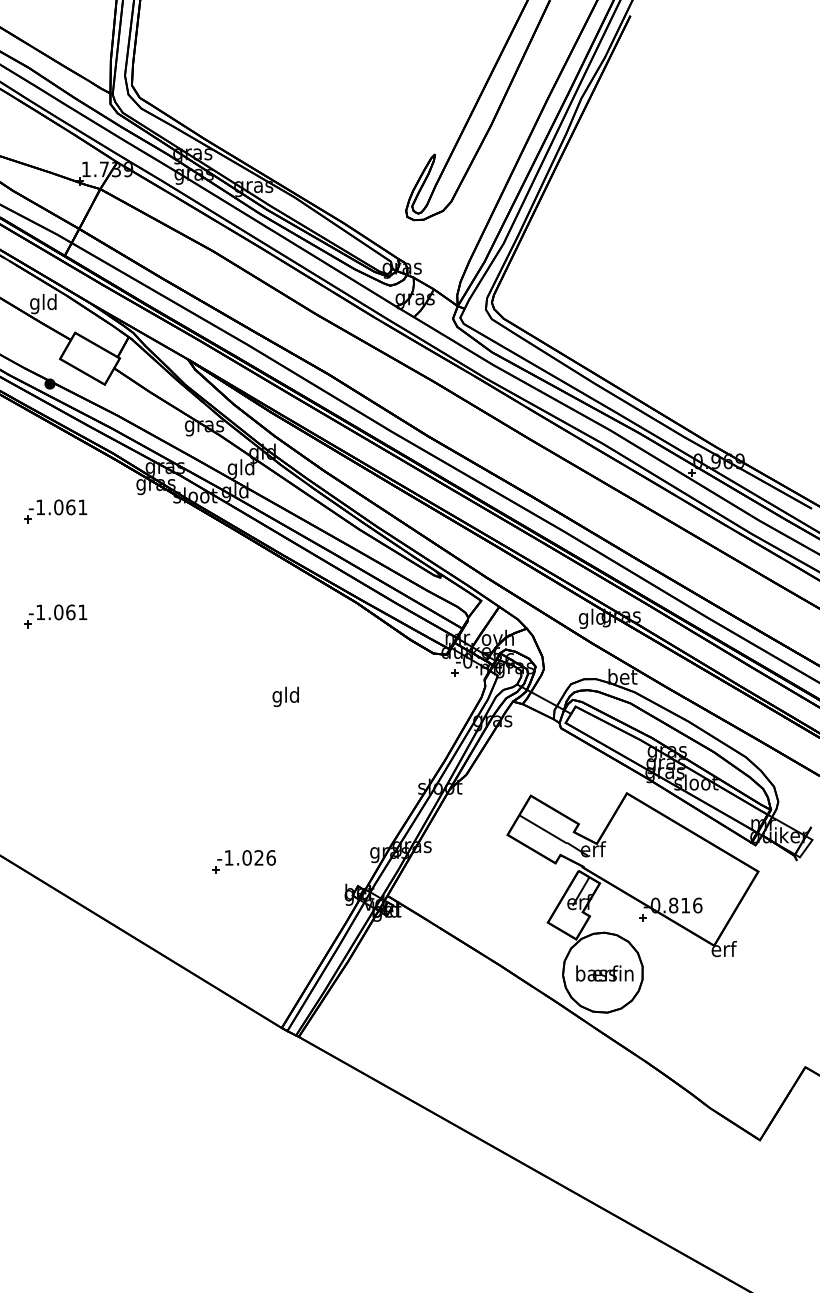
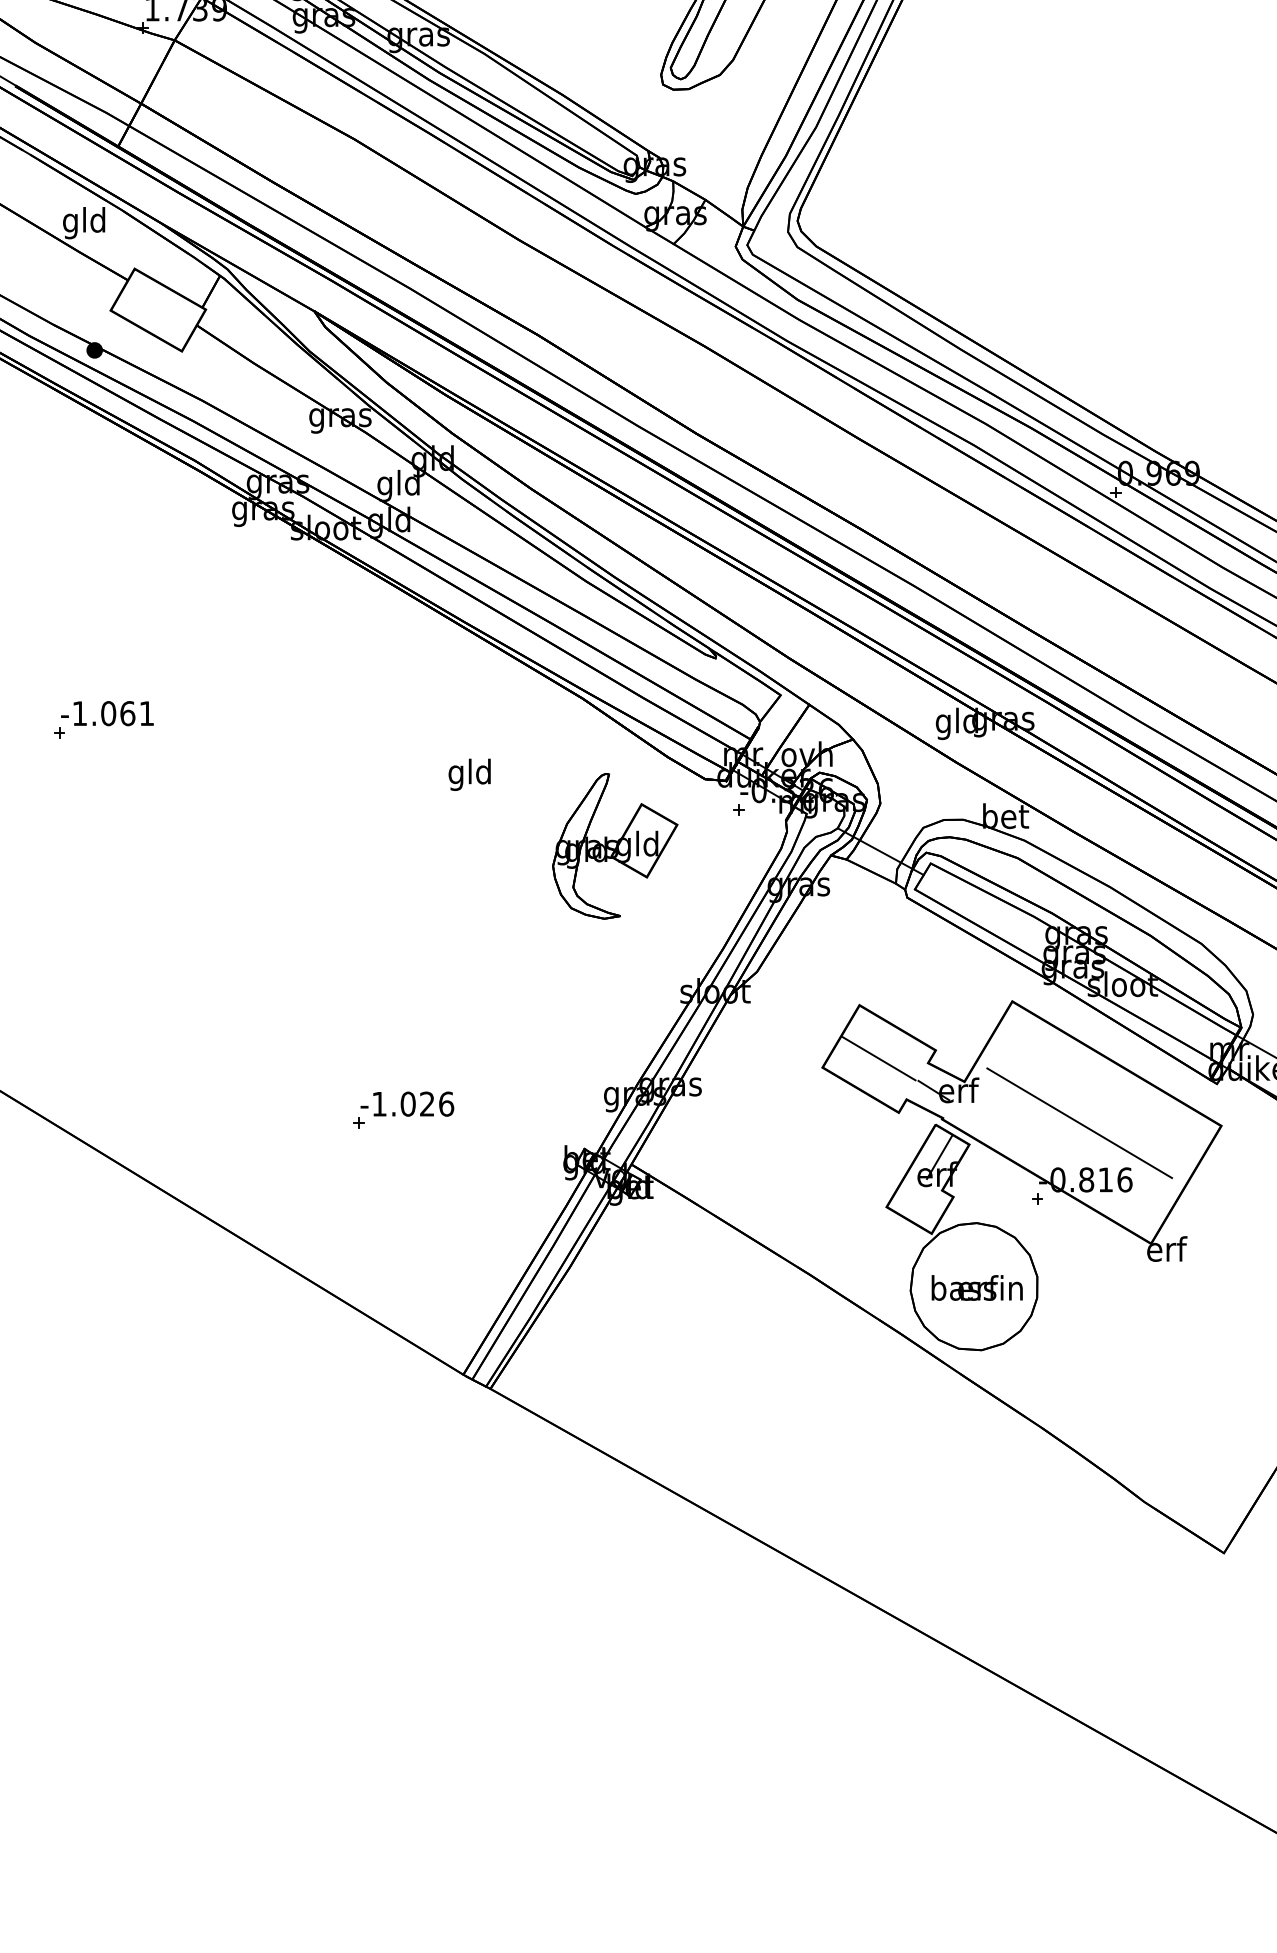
part: (55, 511) -> (103, 553), removed
part: (377, 695) -> (615, 845), added
text: (285, 696) -> (469, 774), moved
line: (669, 869) -> (1080, 1122), added

